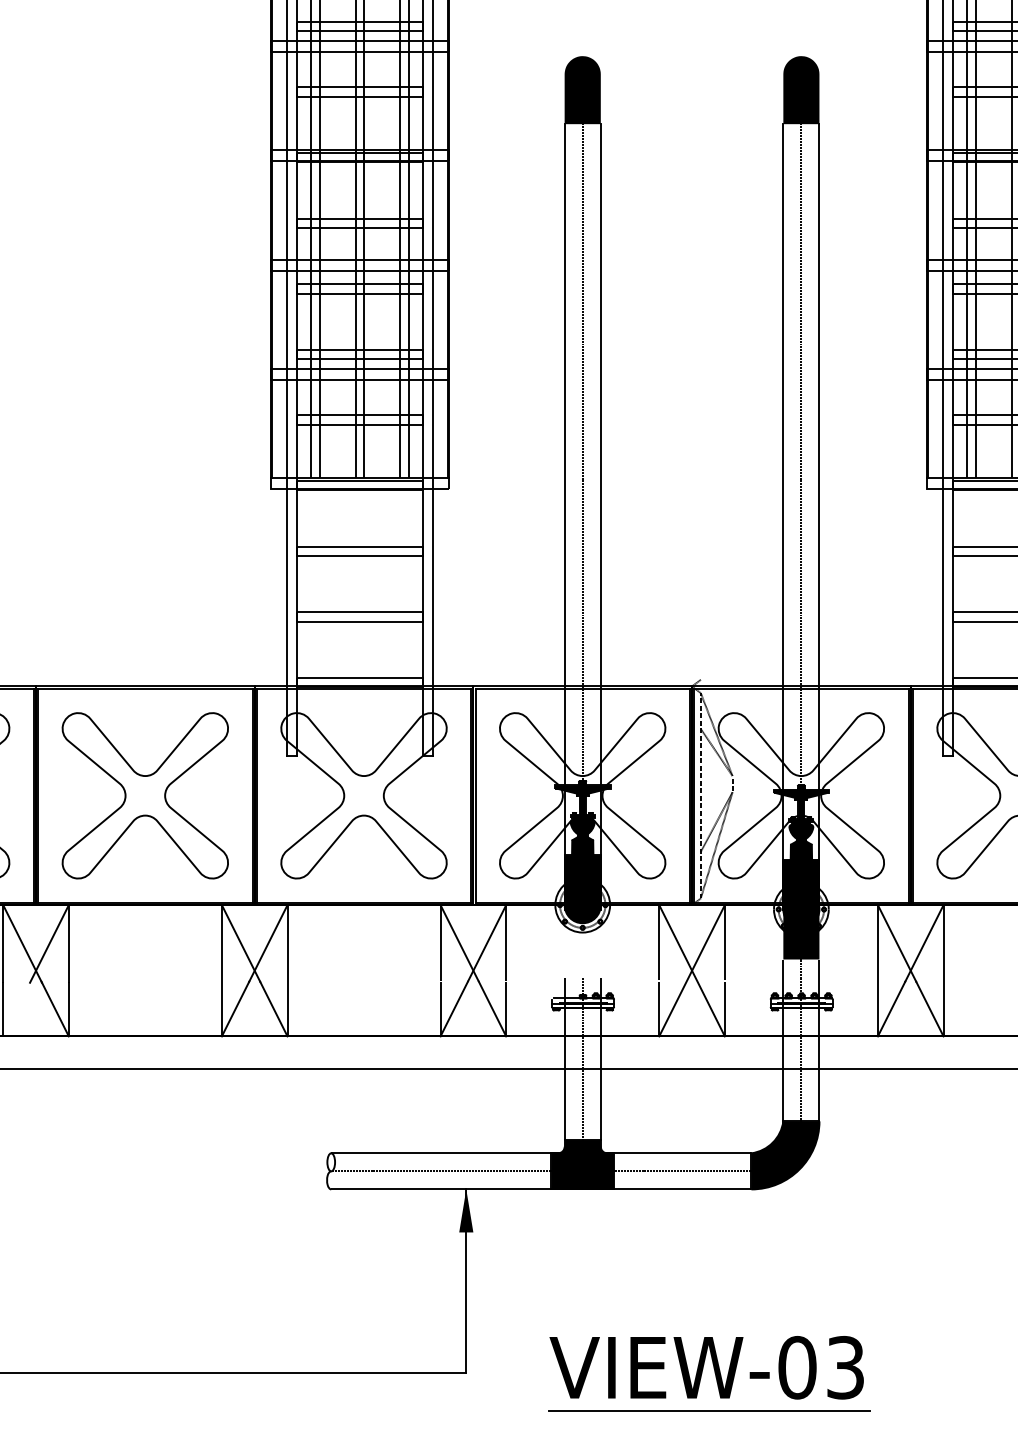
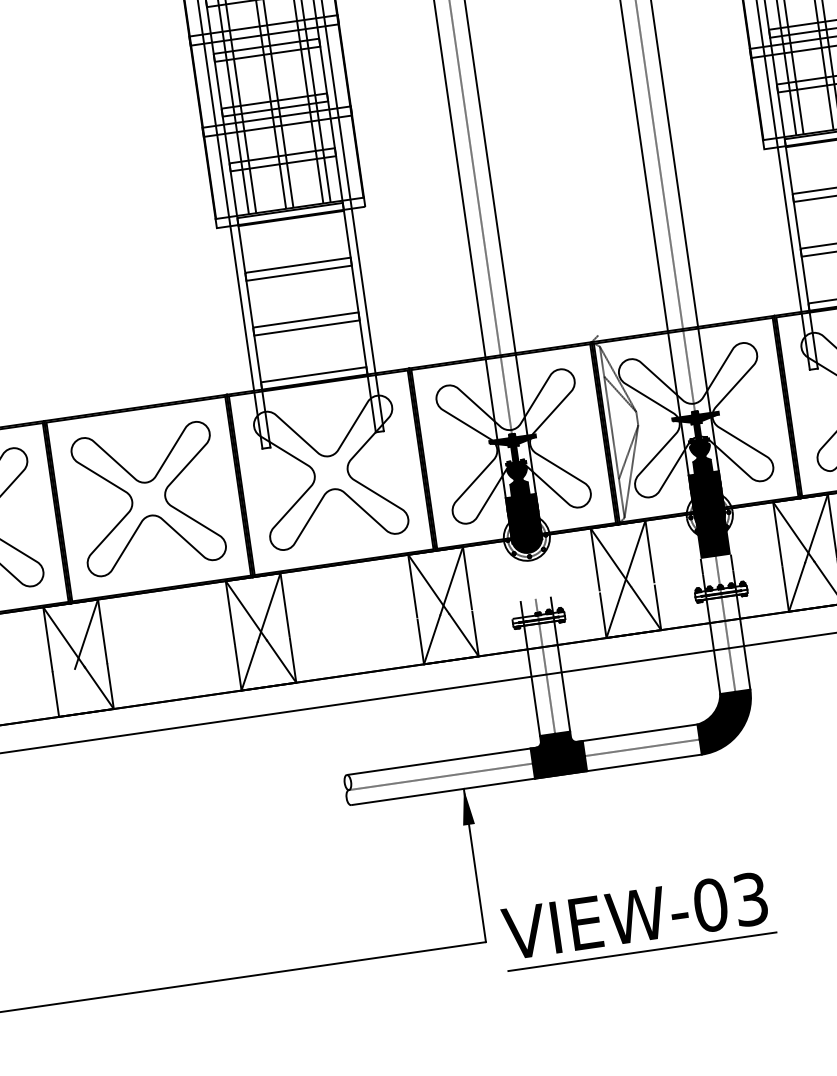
part: (709, 1373) -> (638, 920), moved

